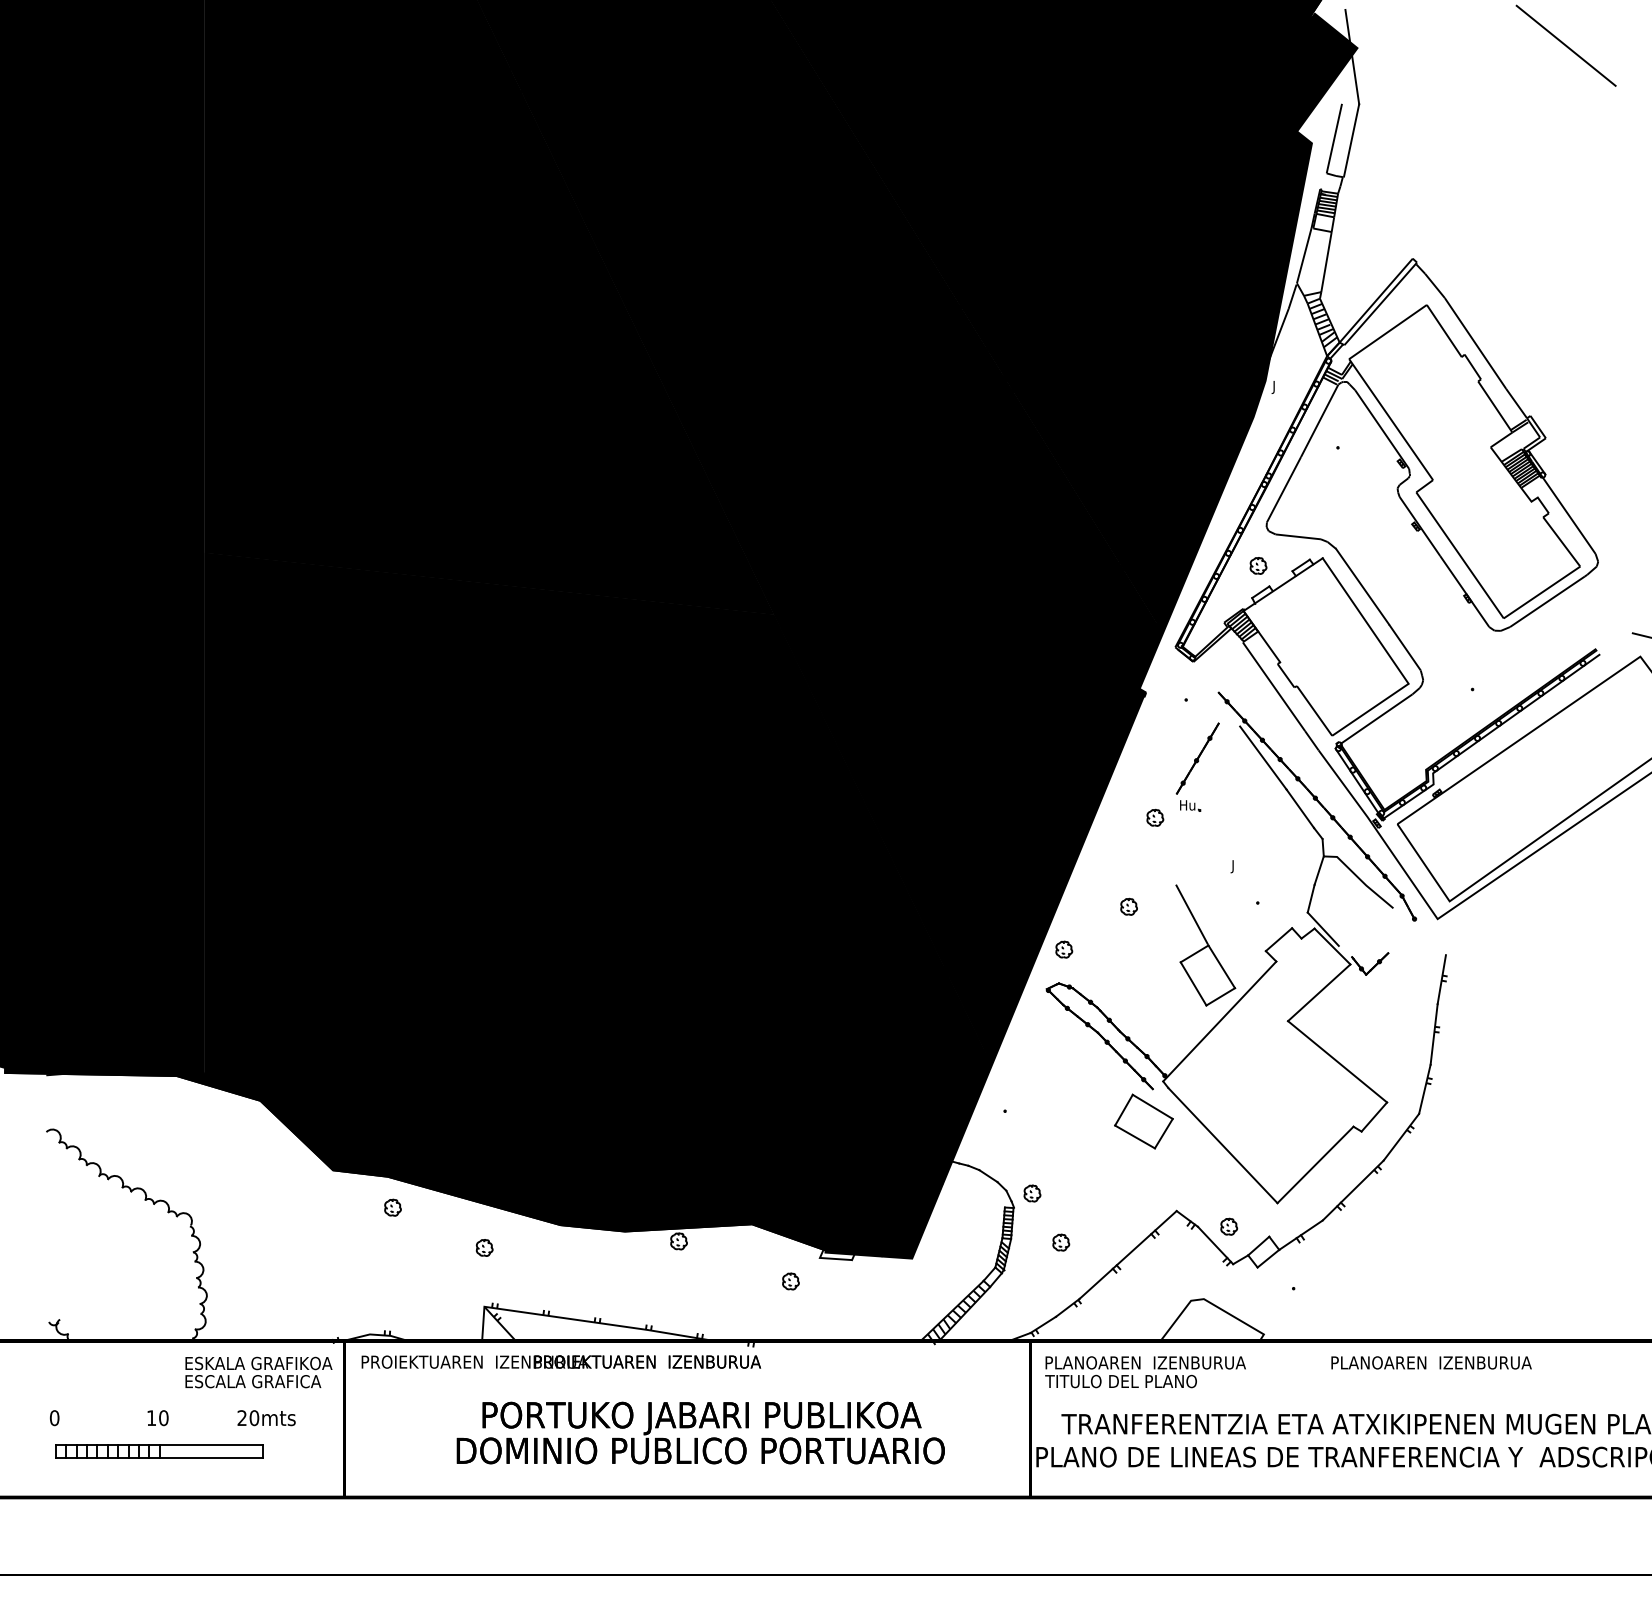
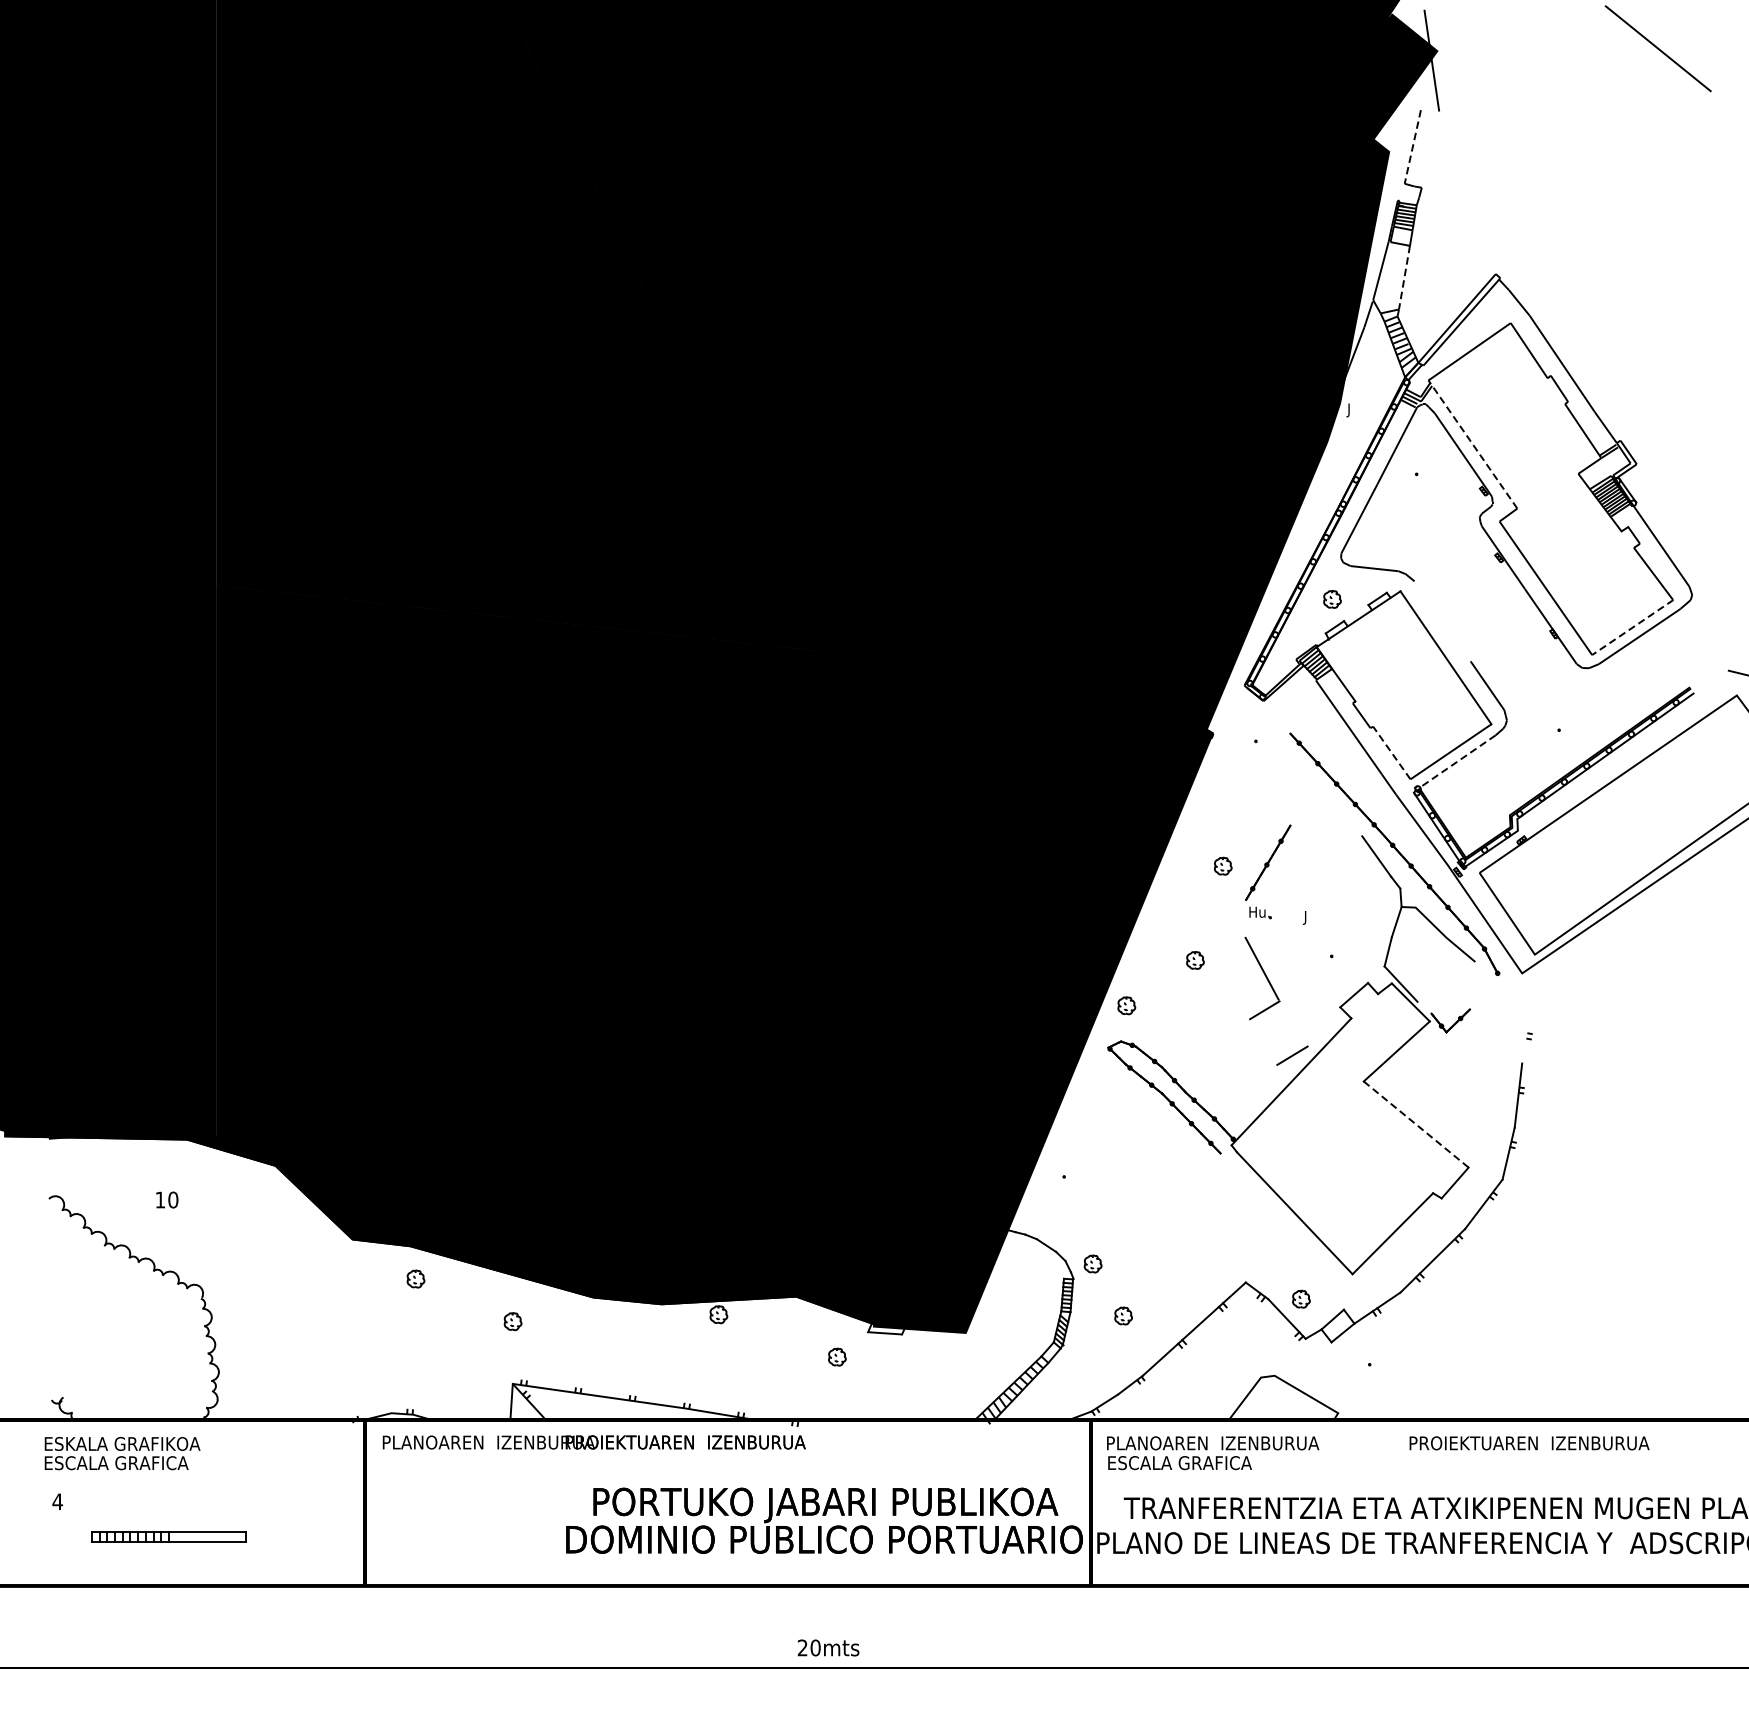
line: (1334, 138) -> (1412, 146), solid -> dashed
line: (1351, 140) -> (1430, 148), removed
line: (1326, 262) -> (1404, 278), solid -> dashed
line: (1391, 419) -> (1473, 444), solid -> dashed
line: (1362, 586) -> (1442, 621), removed
line: (1541, 592) -> (1632, 627), solid -> dashed
line: (1314, 710) -> (1391, 752), solid -> dashed
line: (1376, 719) -> (1457, 762), solid -> dashed
line: (1263, 757) -> (1337, 802), removed
part: (1197, 766) -> (1267, 871), moved
line: (1221, 966) -> (1293, 1023), removed
line: (1441, 979) -> (1526, 1037), removed
line: (1193, 983) -> (1263, 1041), removed
line: (1337, 1062) -> (1416, 1125), solid -> dashed
part: (1143, 1121) -> (1210, 1187), removed
text: (480, 1361) -> (508, 1441), PROIEKTUAREN  IZENBURUA -> PLANOAREN  IZENBURUA
text: (1449, 1362) -> (1534, 1442), PLANOAREN  IZENBURUA -> PROIEKTUAREN  IZENBURUA
text: (258, 1372) -> (122, 1453), moved
text: (1120, 1381) -> (1186, 1463), TITULO DEL PLANO -> ESCALA GRAFICA
text: (54, 1418) -> (57, 1502), 0 -> 4
text: (157, 1418) -> (166, 1200), moved
text: (266, 1418) -> (828, 1648), moved
text: (700, 1432) -> (824, 1520), moved
part: (159, 1451) -> (168, 1537), size x0.7

